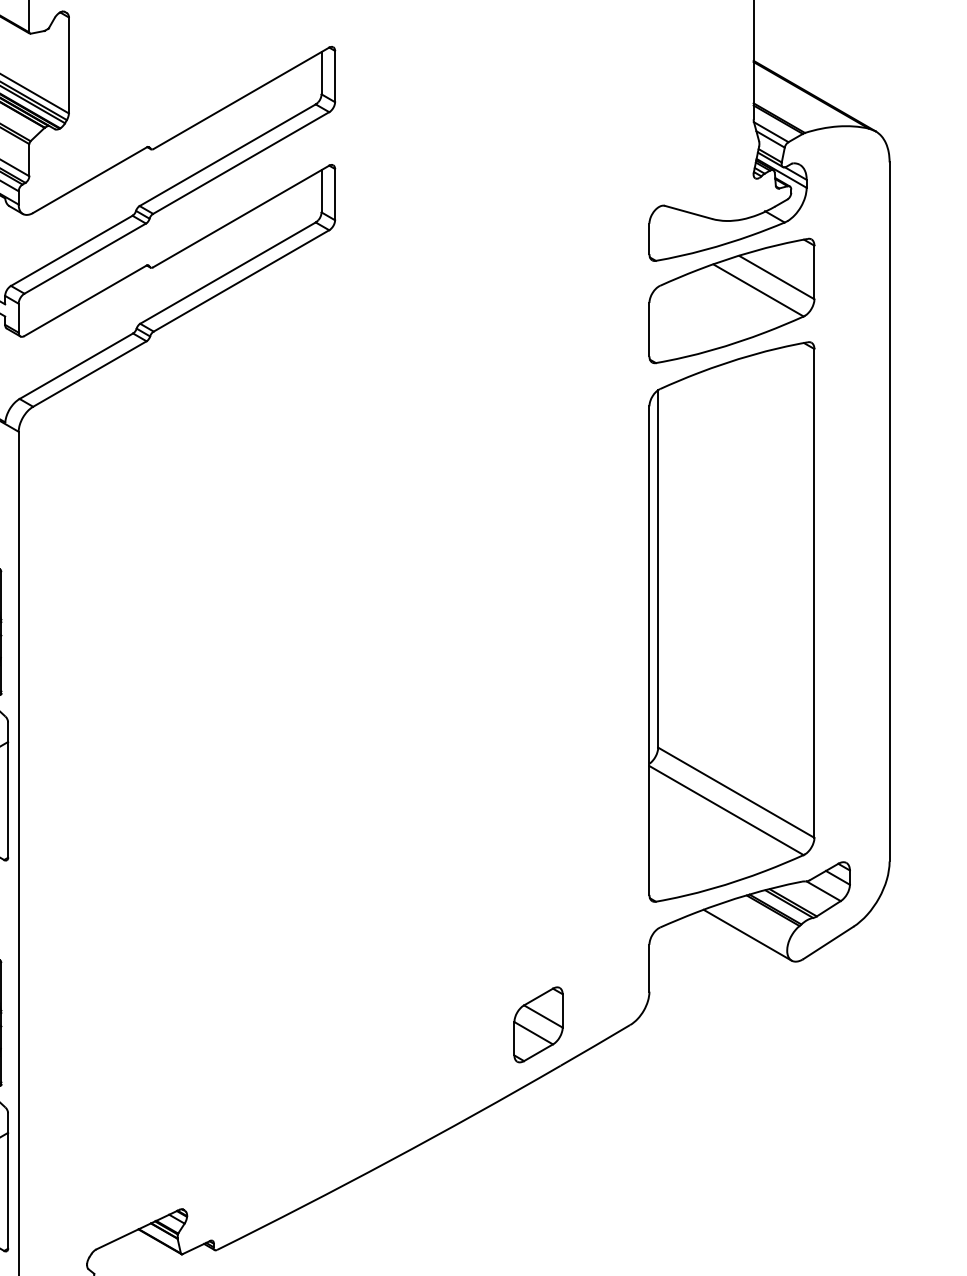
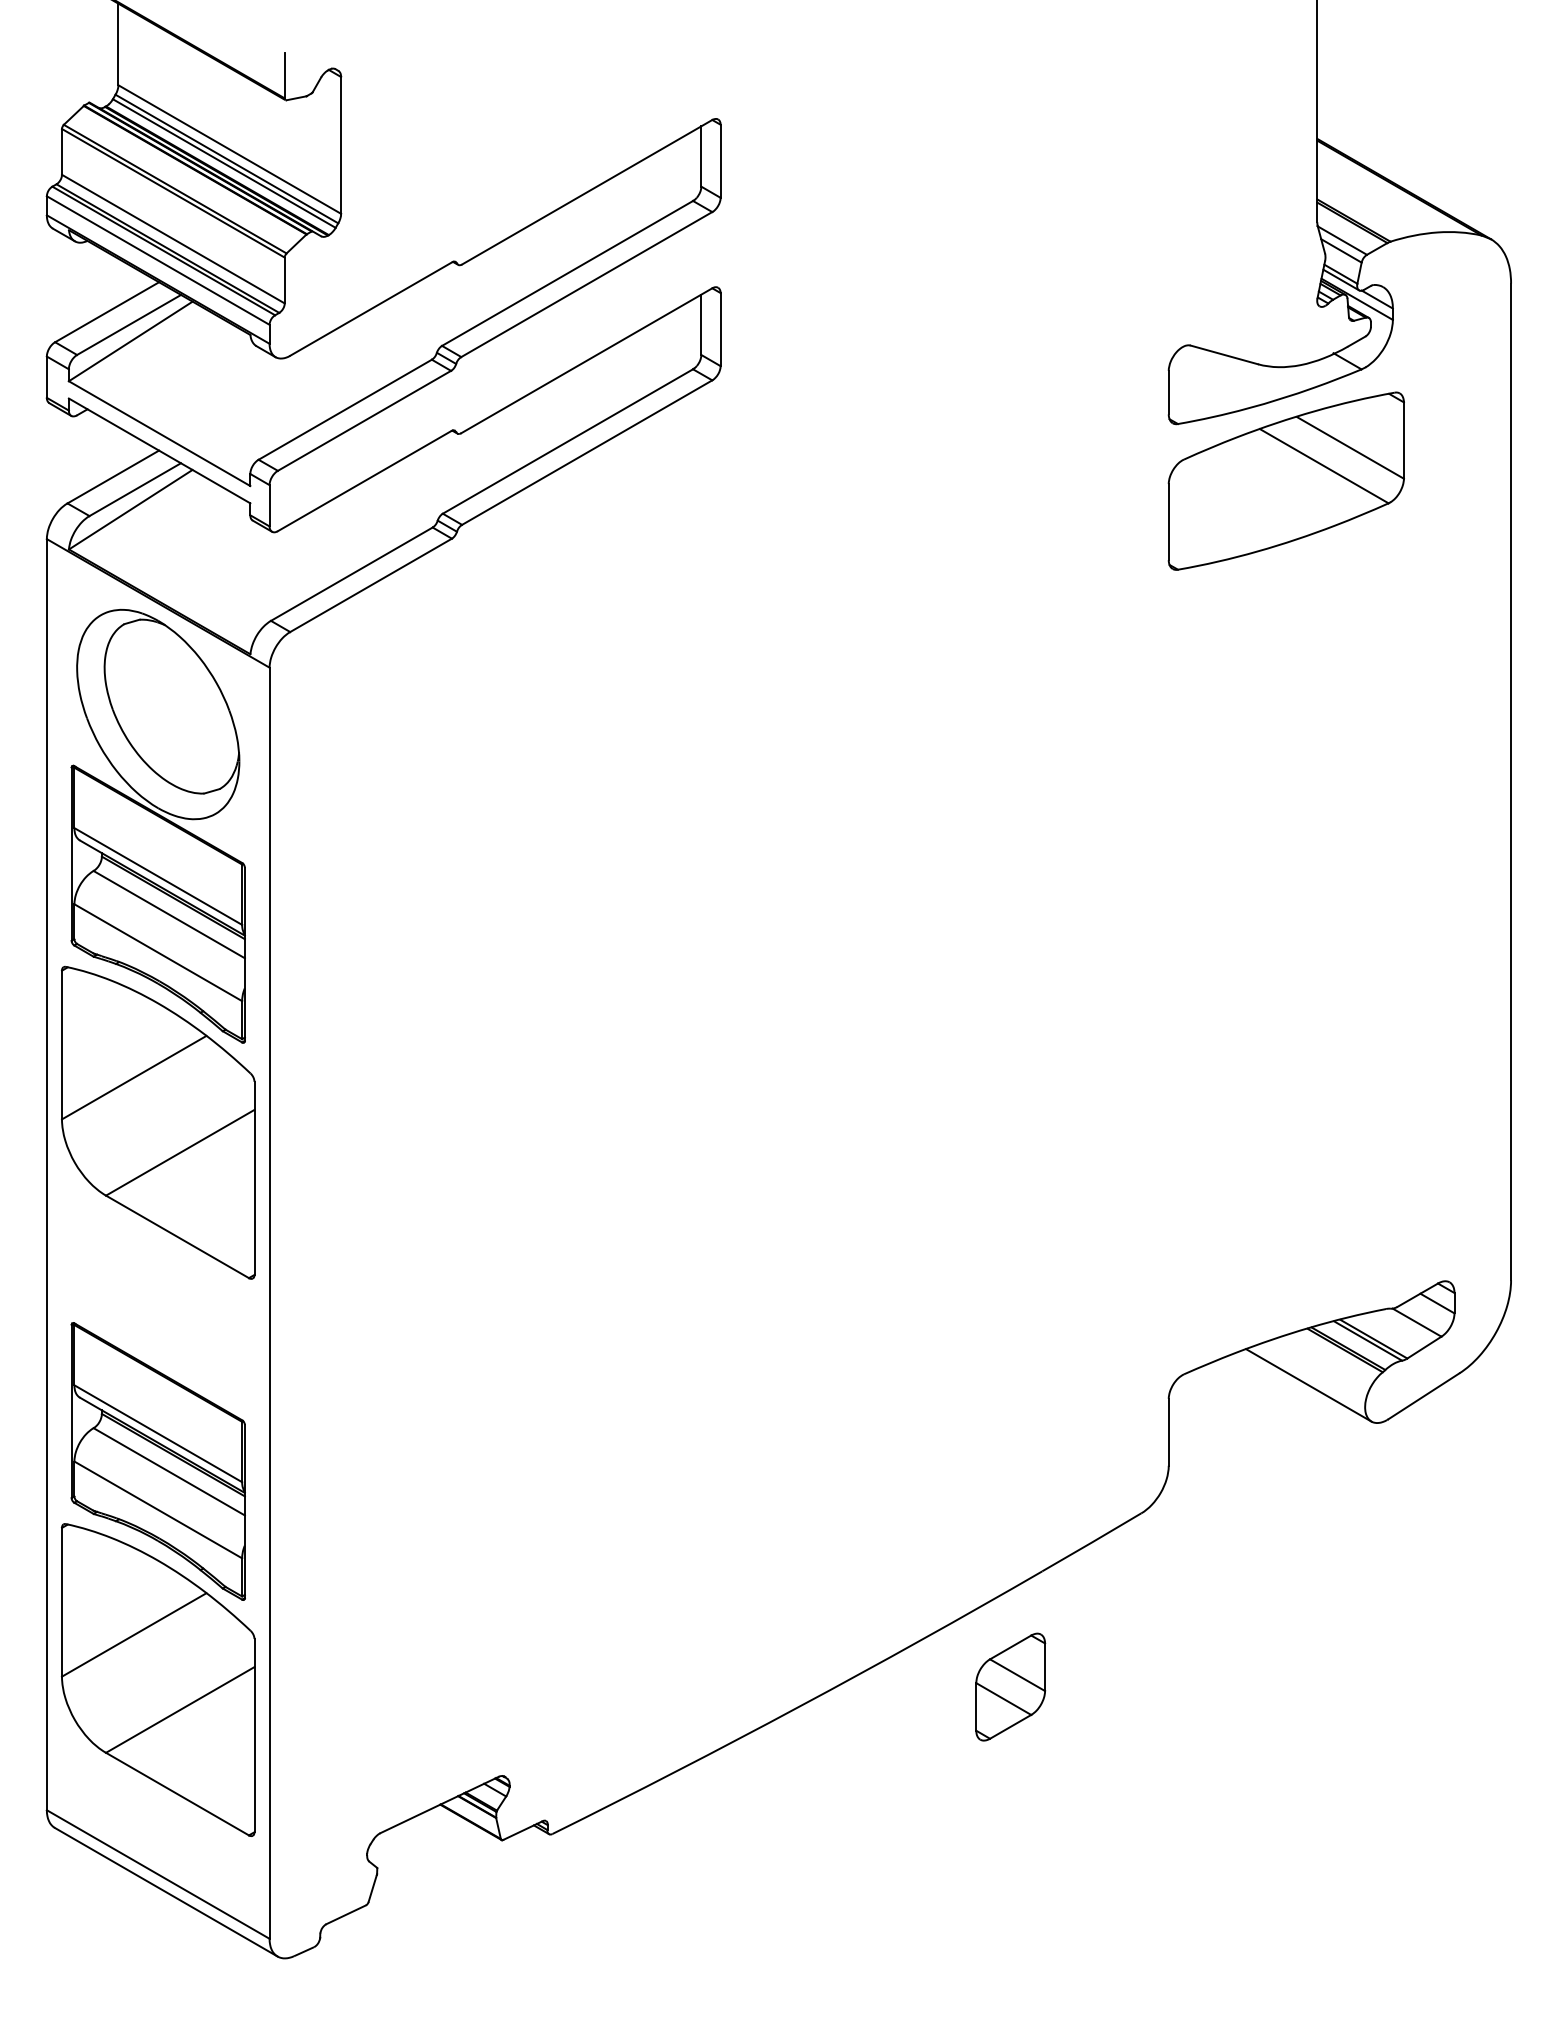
part: (731, 621) -> (1285, 938), removed
part: (538, 1024) -> (1010, 1686), moved

